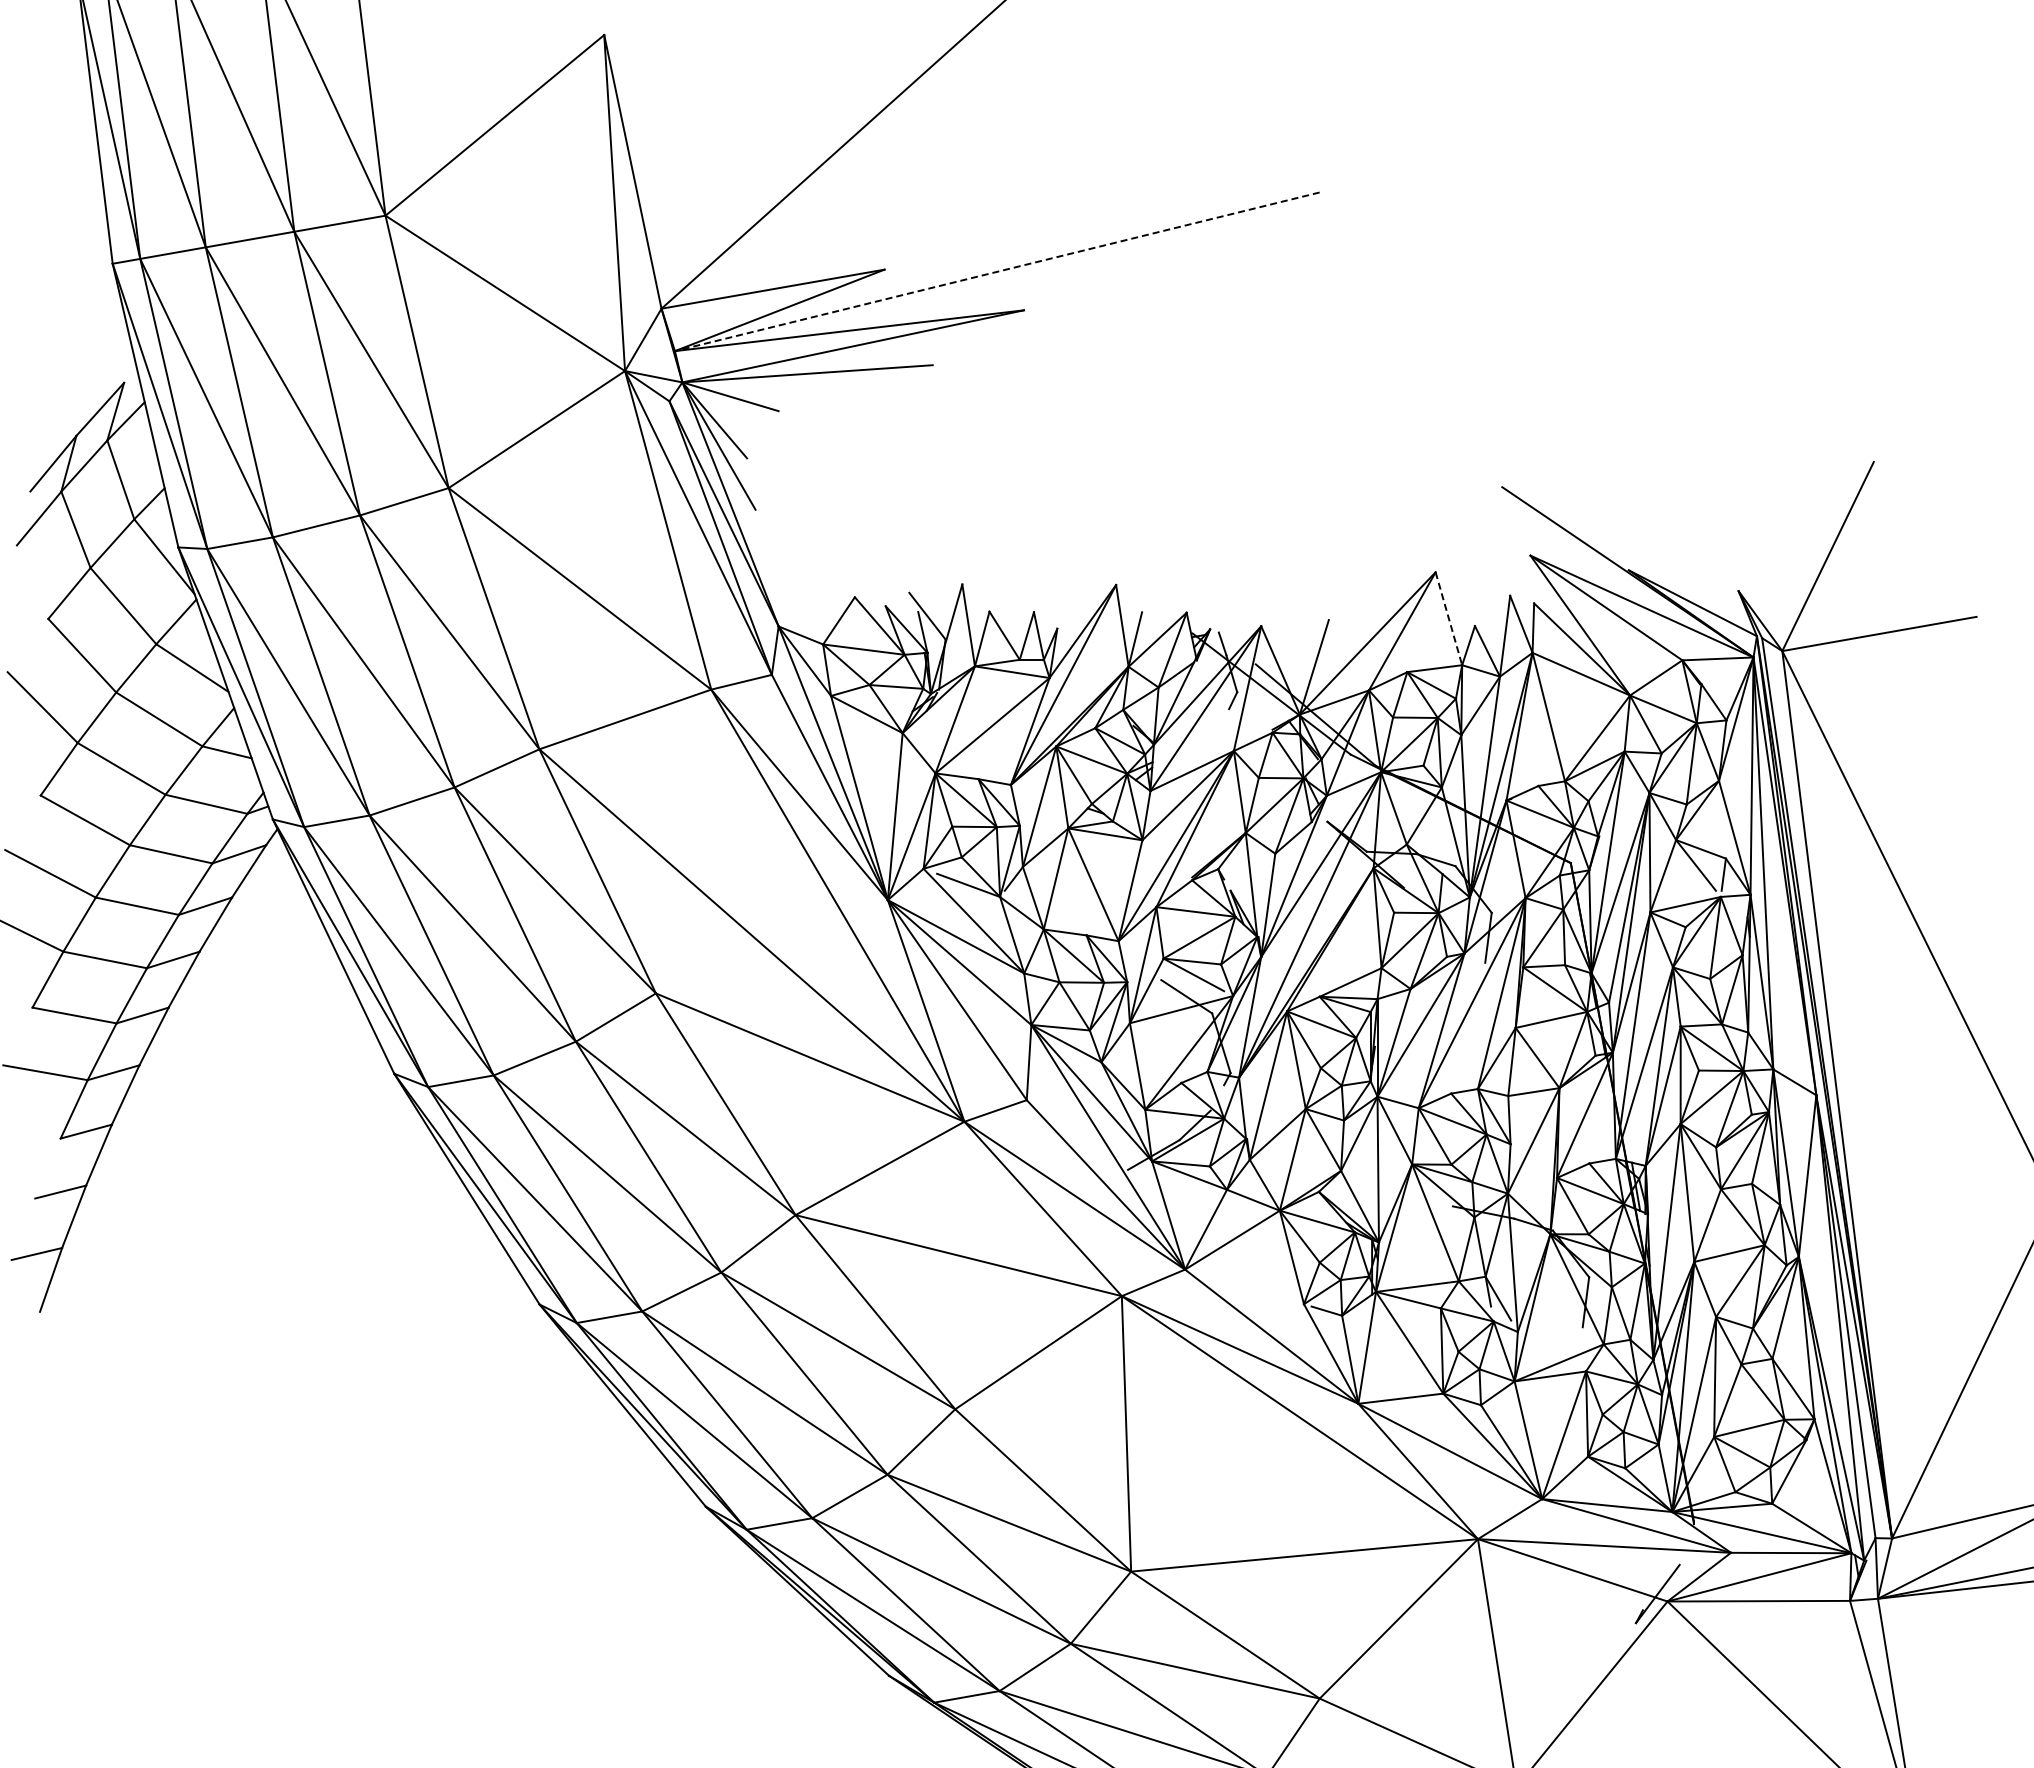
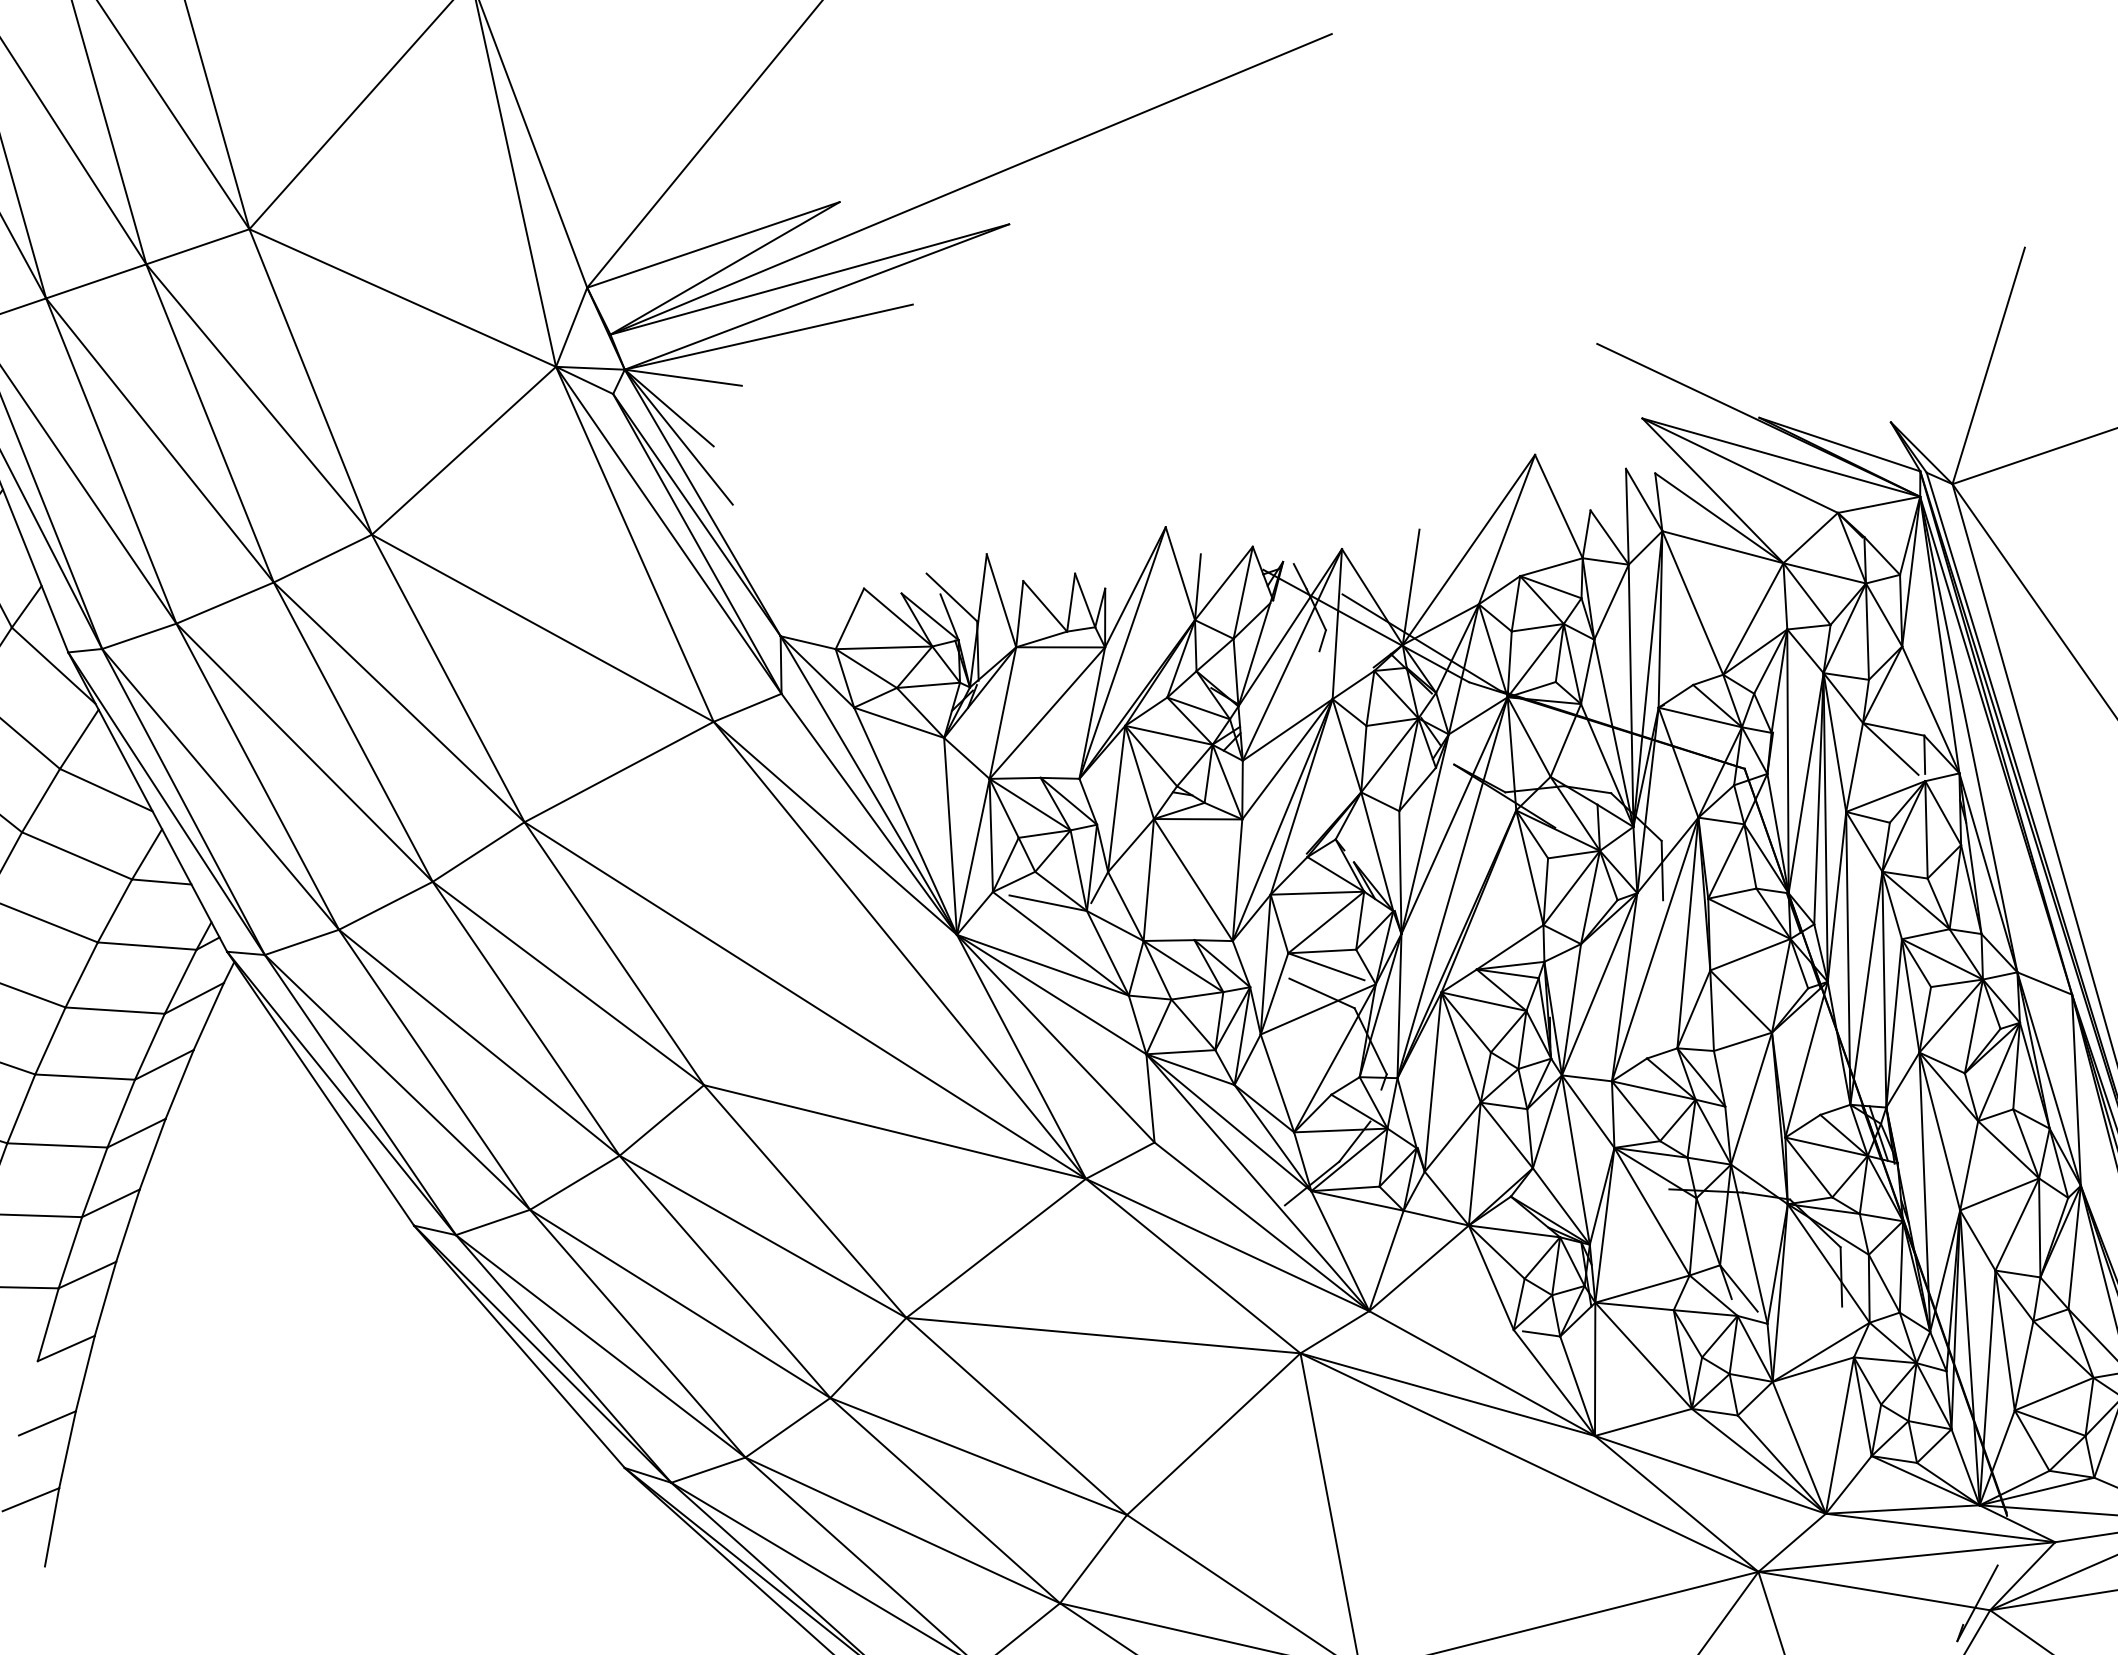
line: (997, 271) -> (971, 183), dashed -> solid
line: (1449, 619) -> (1559, 507), dashed -> solid

